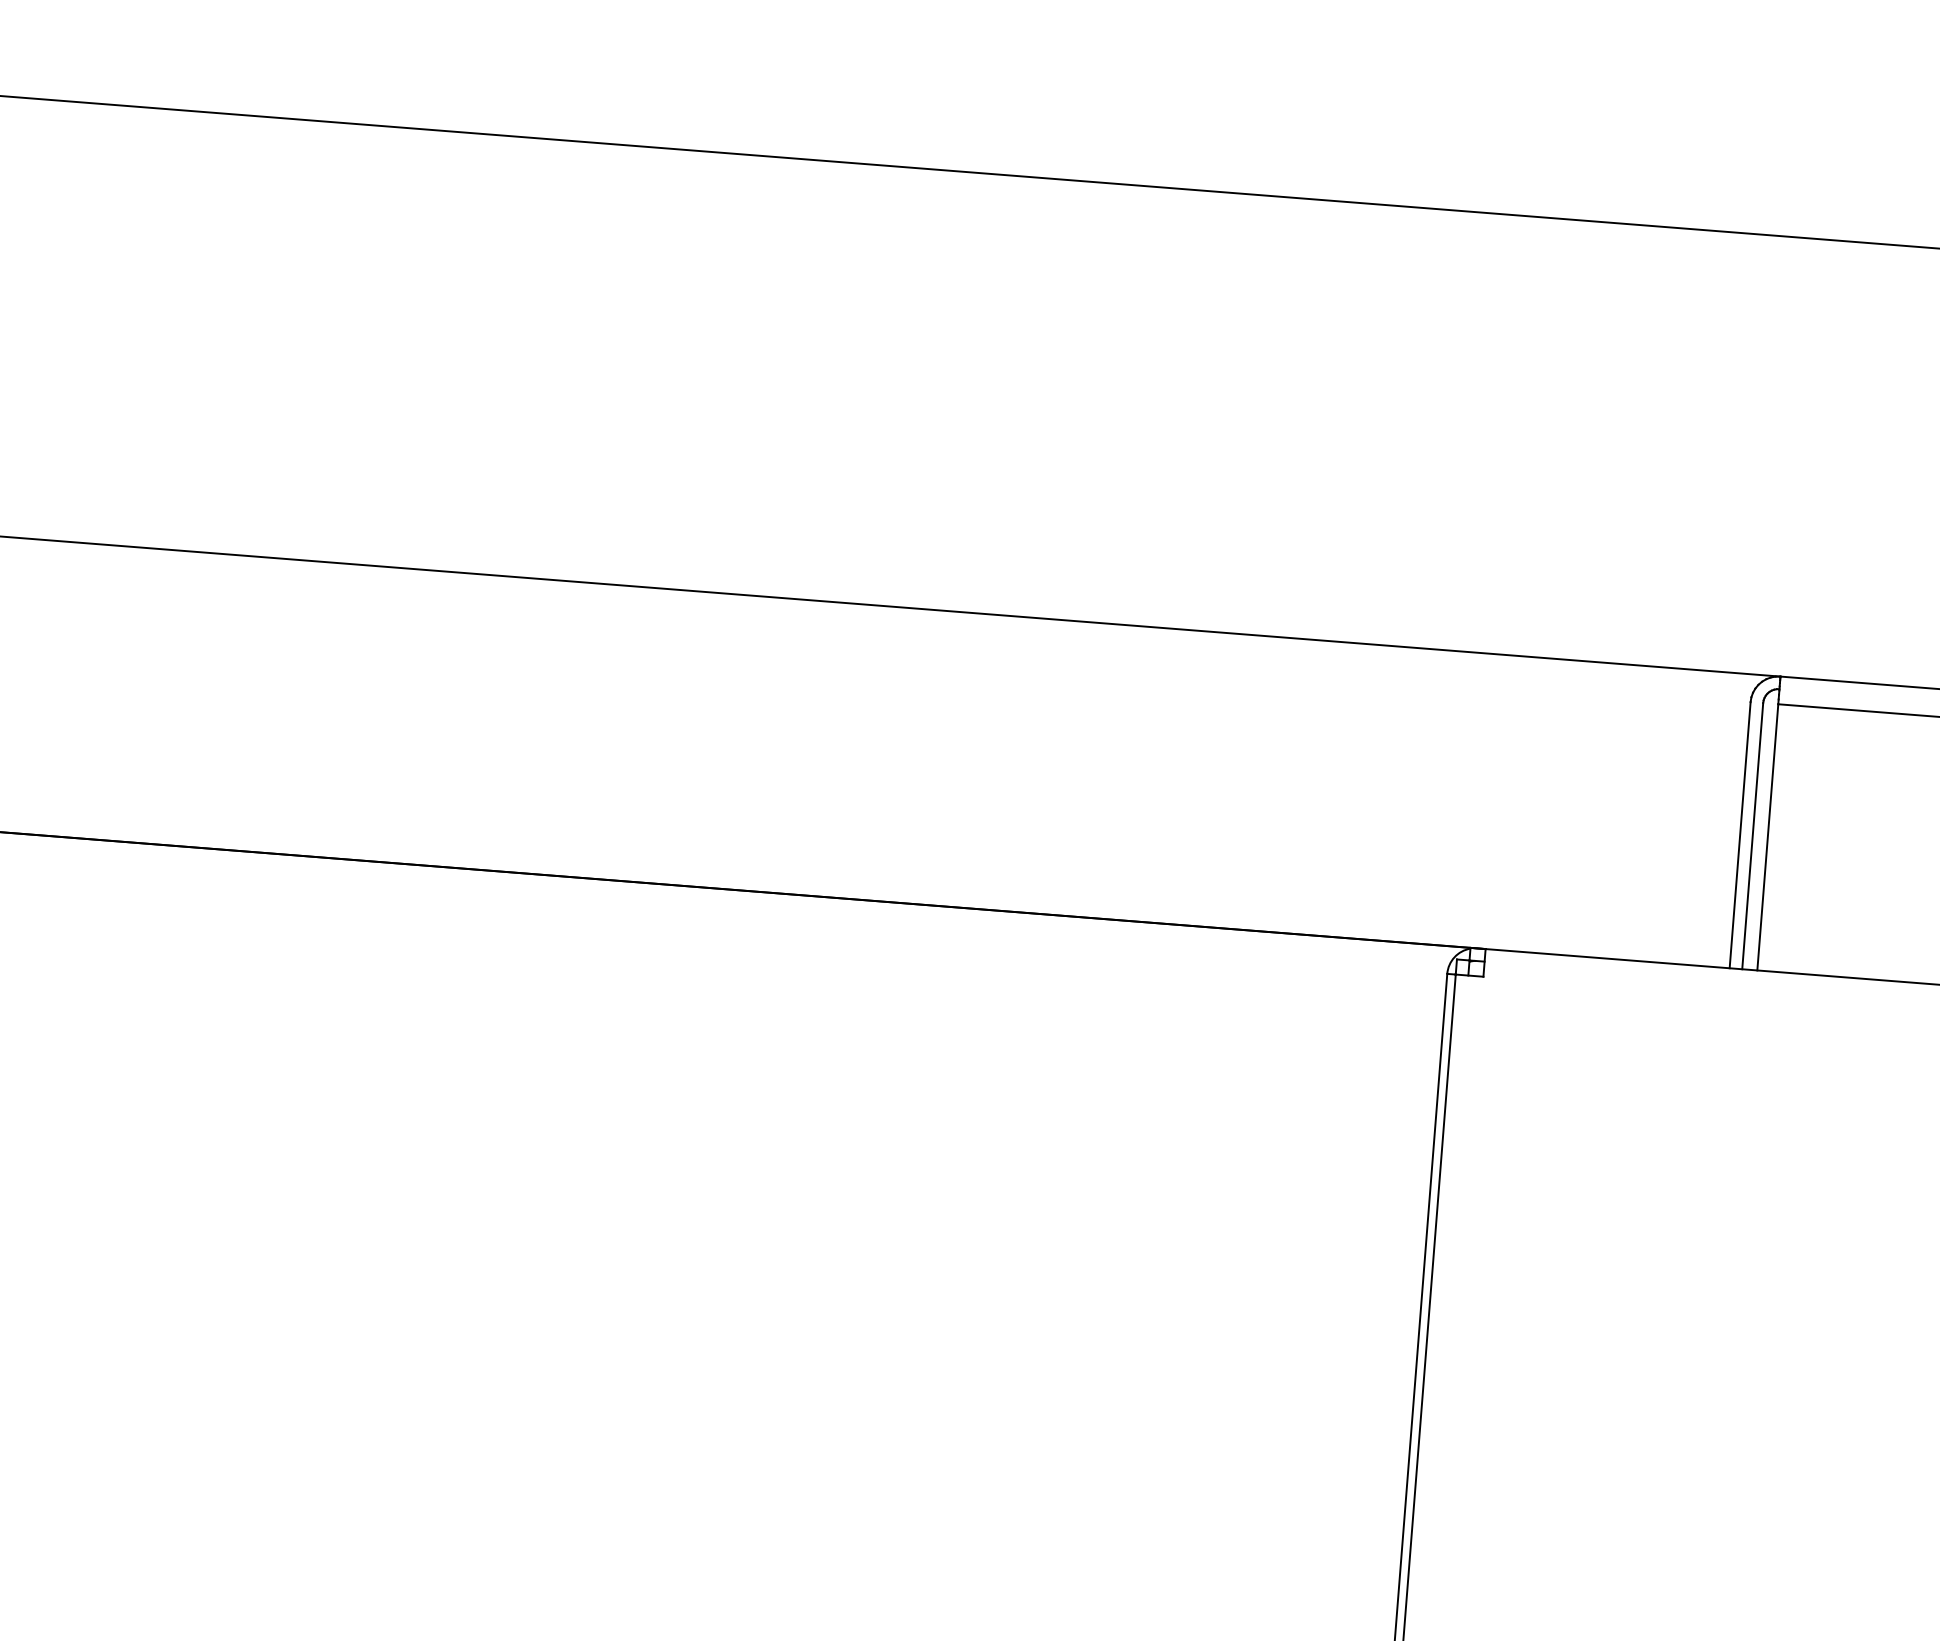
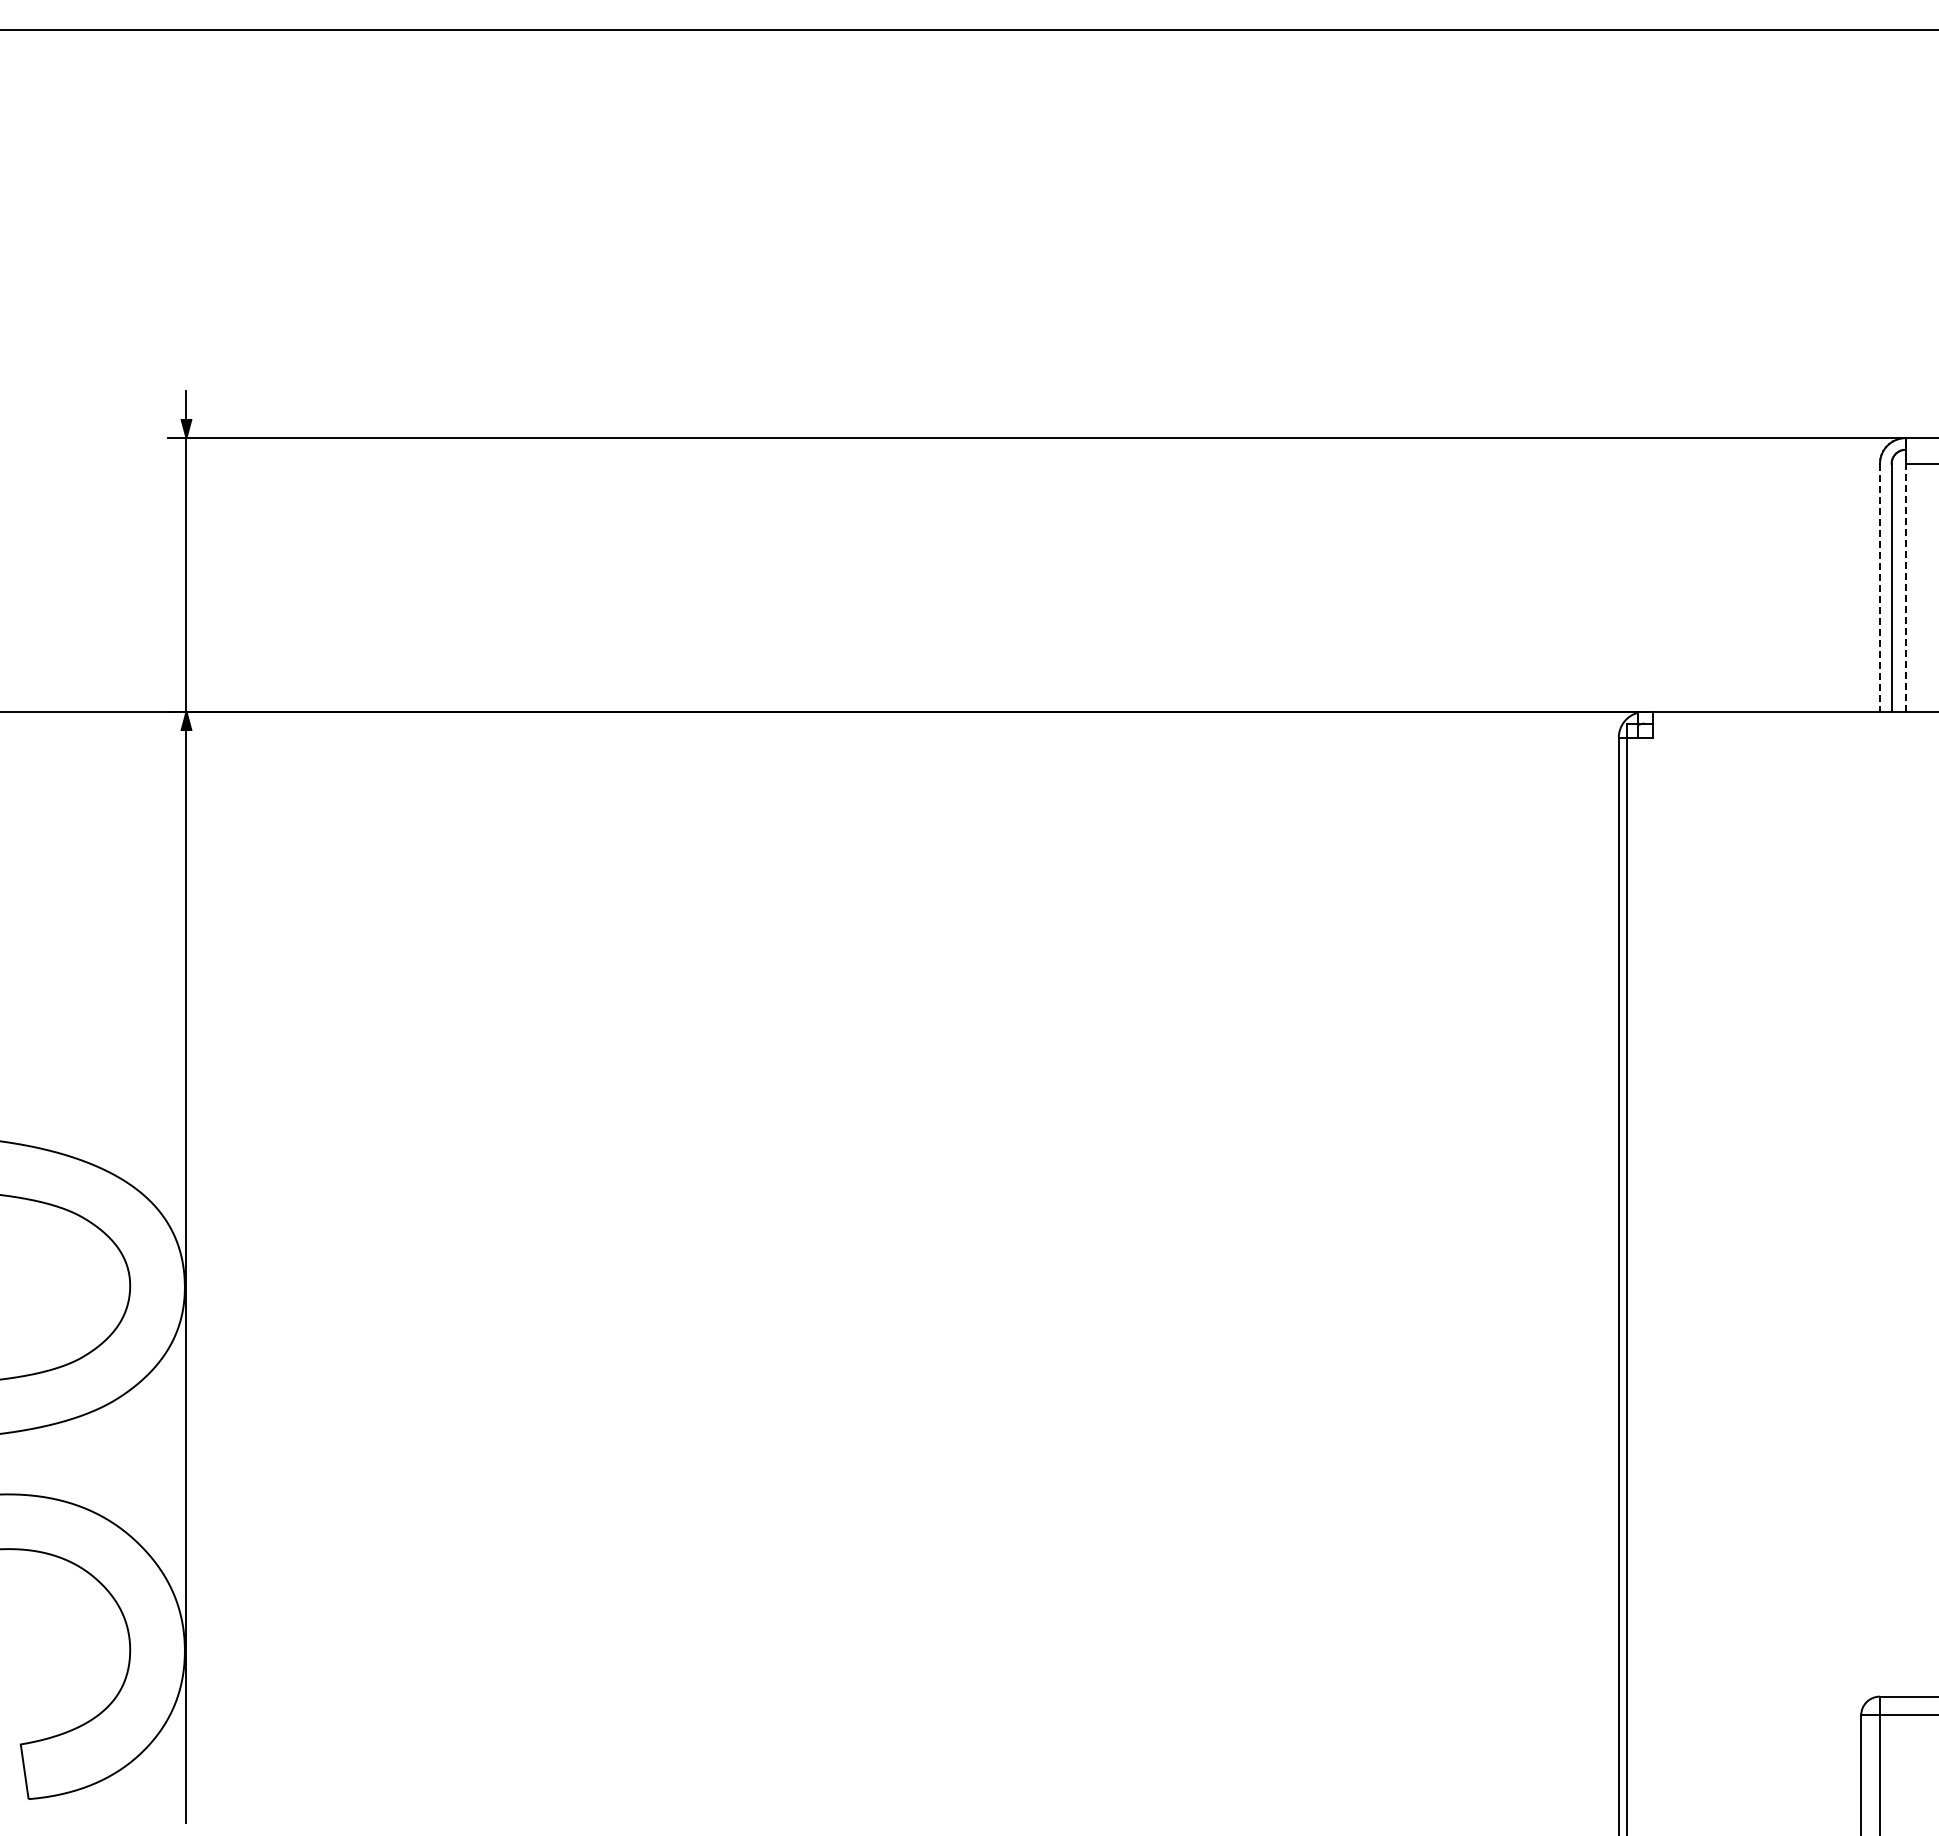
line: (1739, 835) -> (1879, 588), solid -> dashed
line: (1767, 836) -> (1905, 587), solid -> dashed

